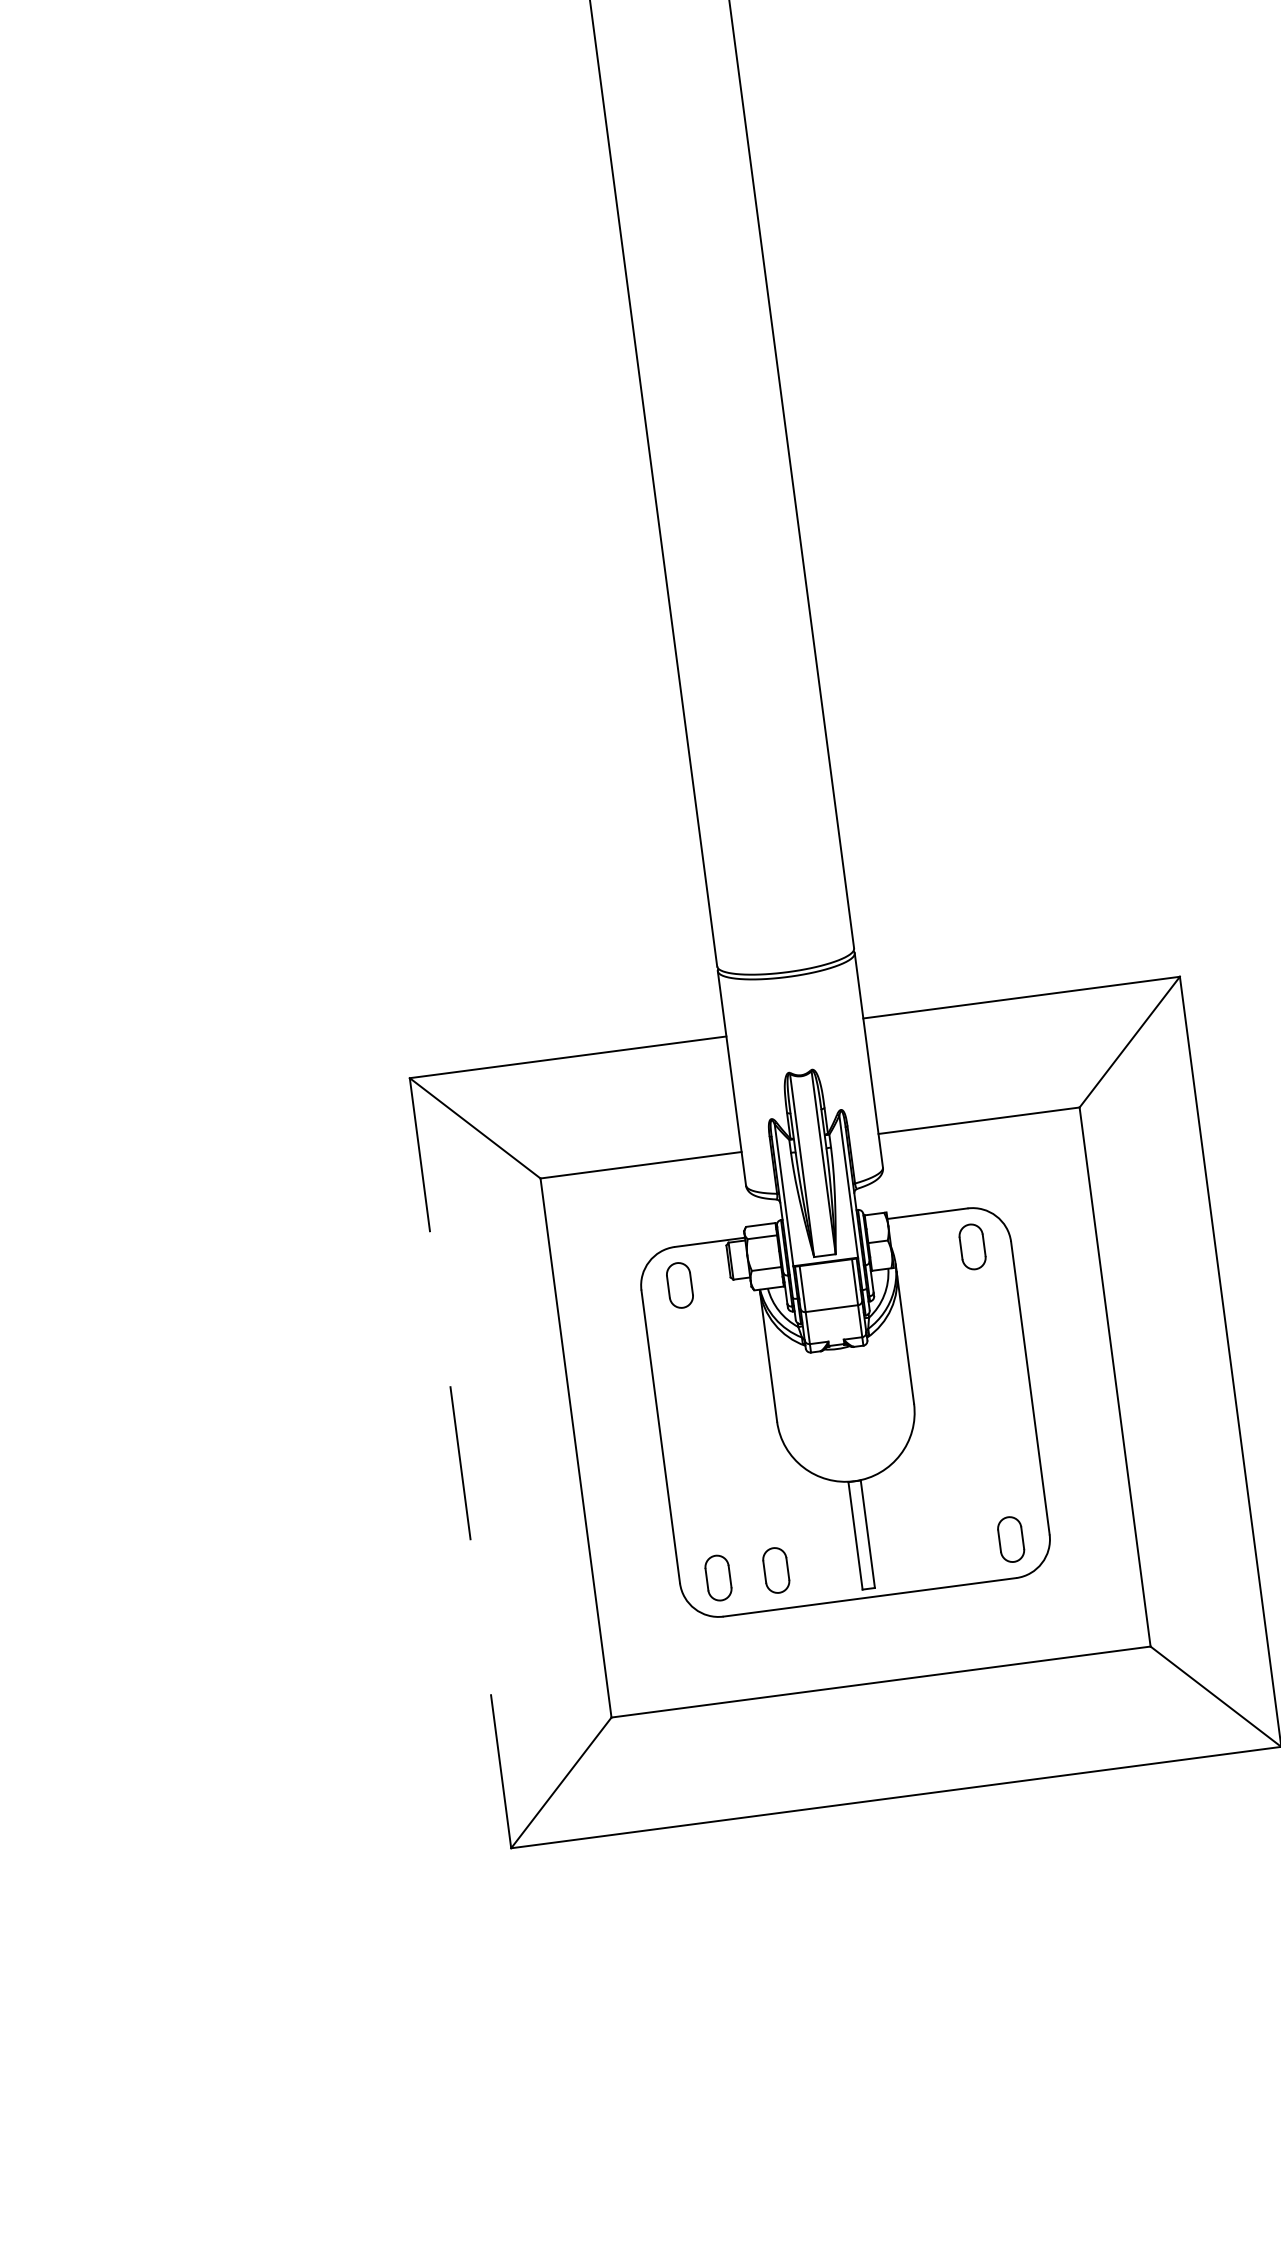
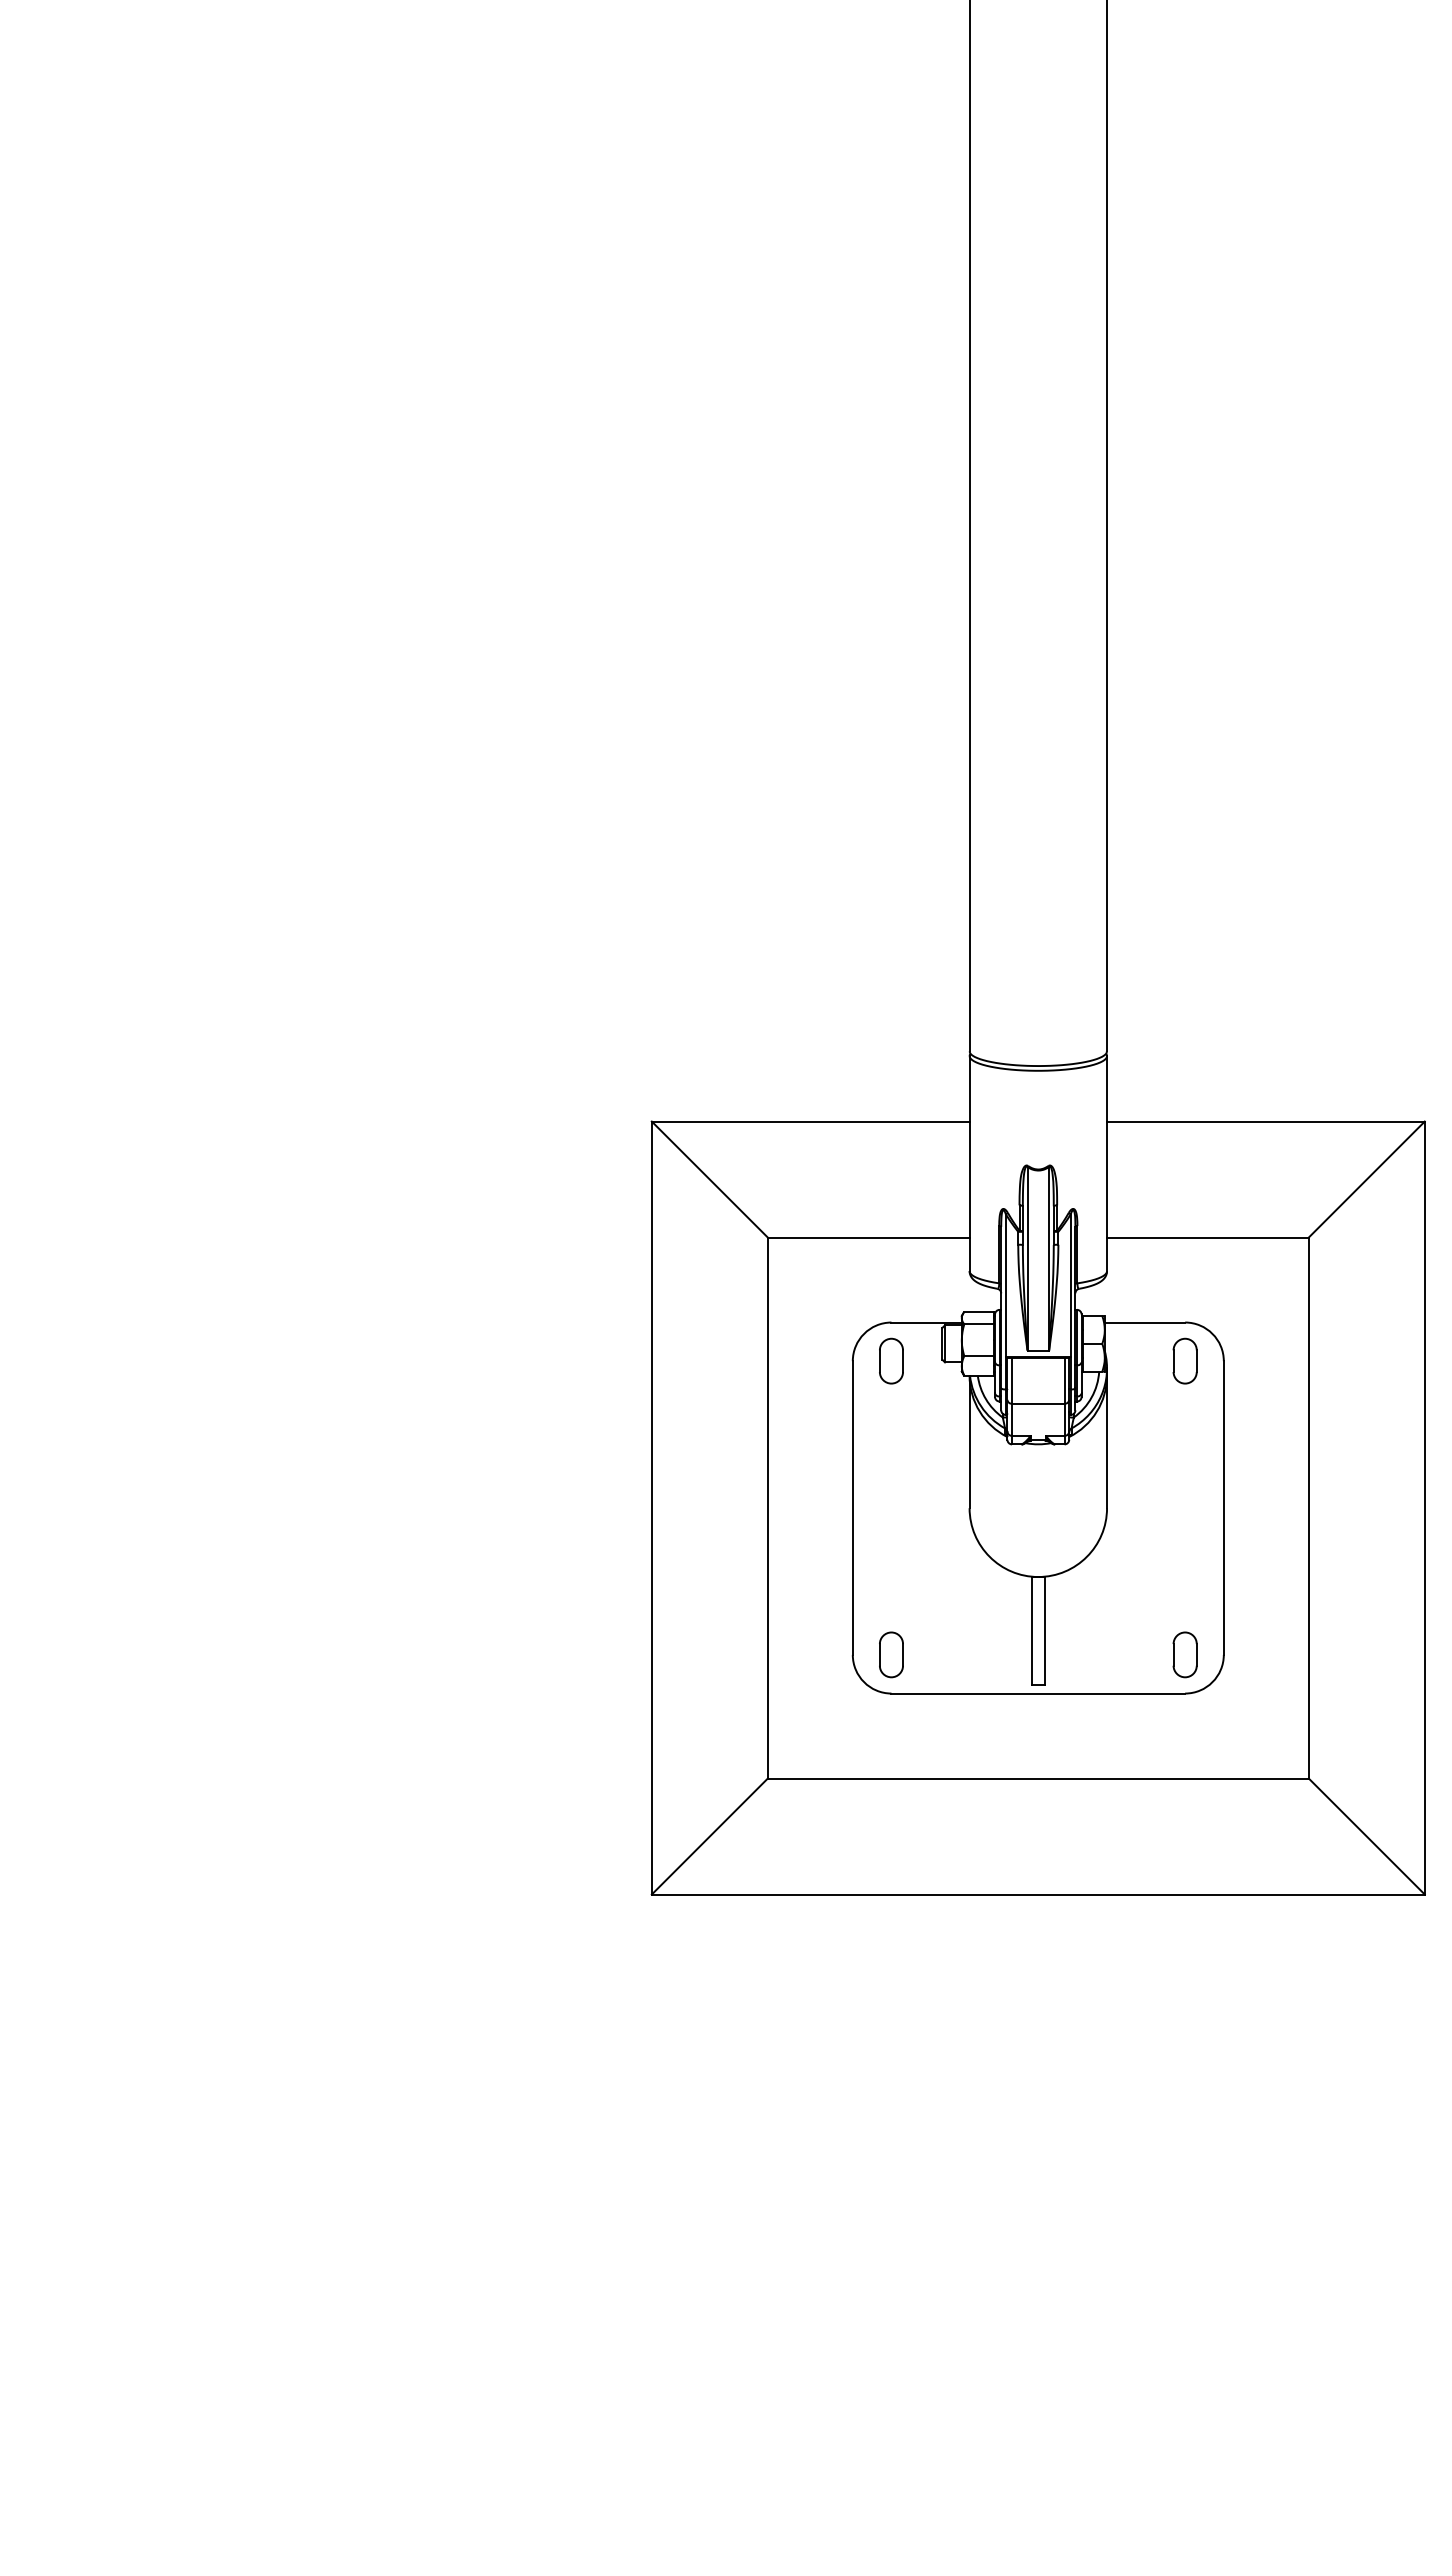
line: (460, 1463) -> (651, 1508), dashed -> solid
part: (776, 1570) -> (949, 1654), removed

